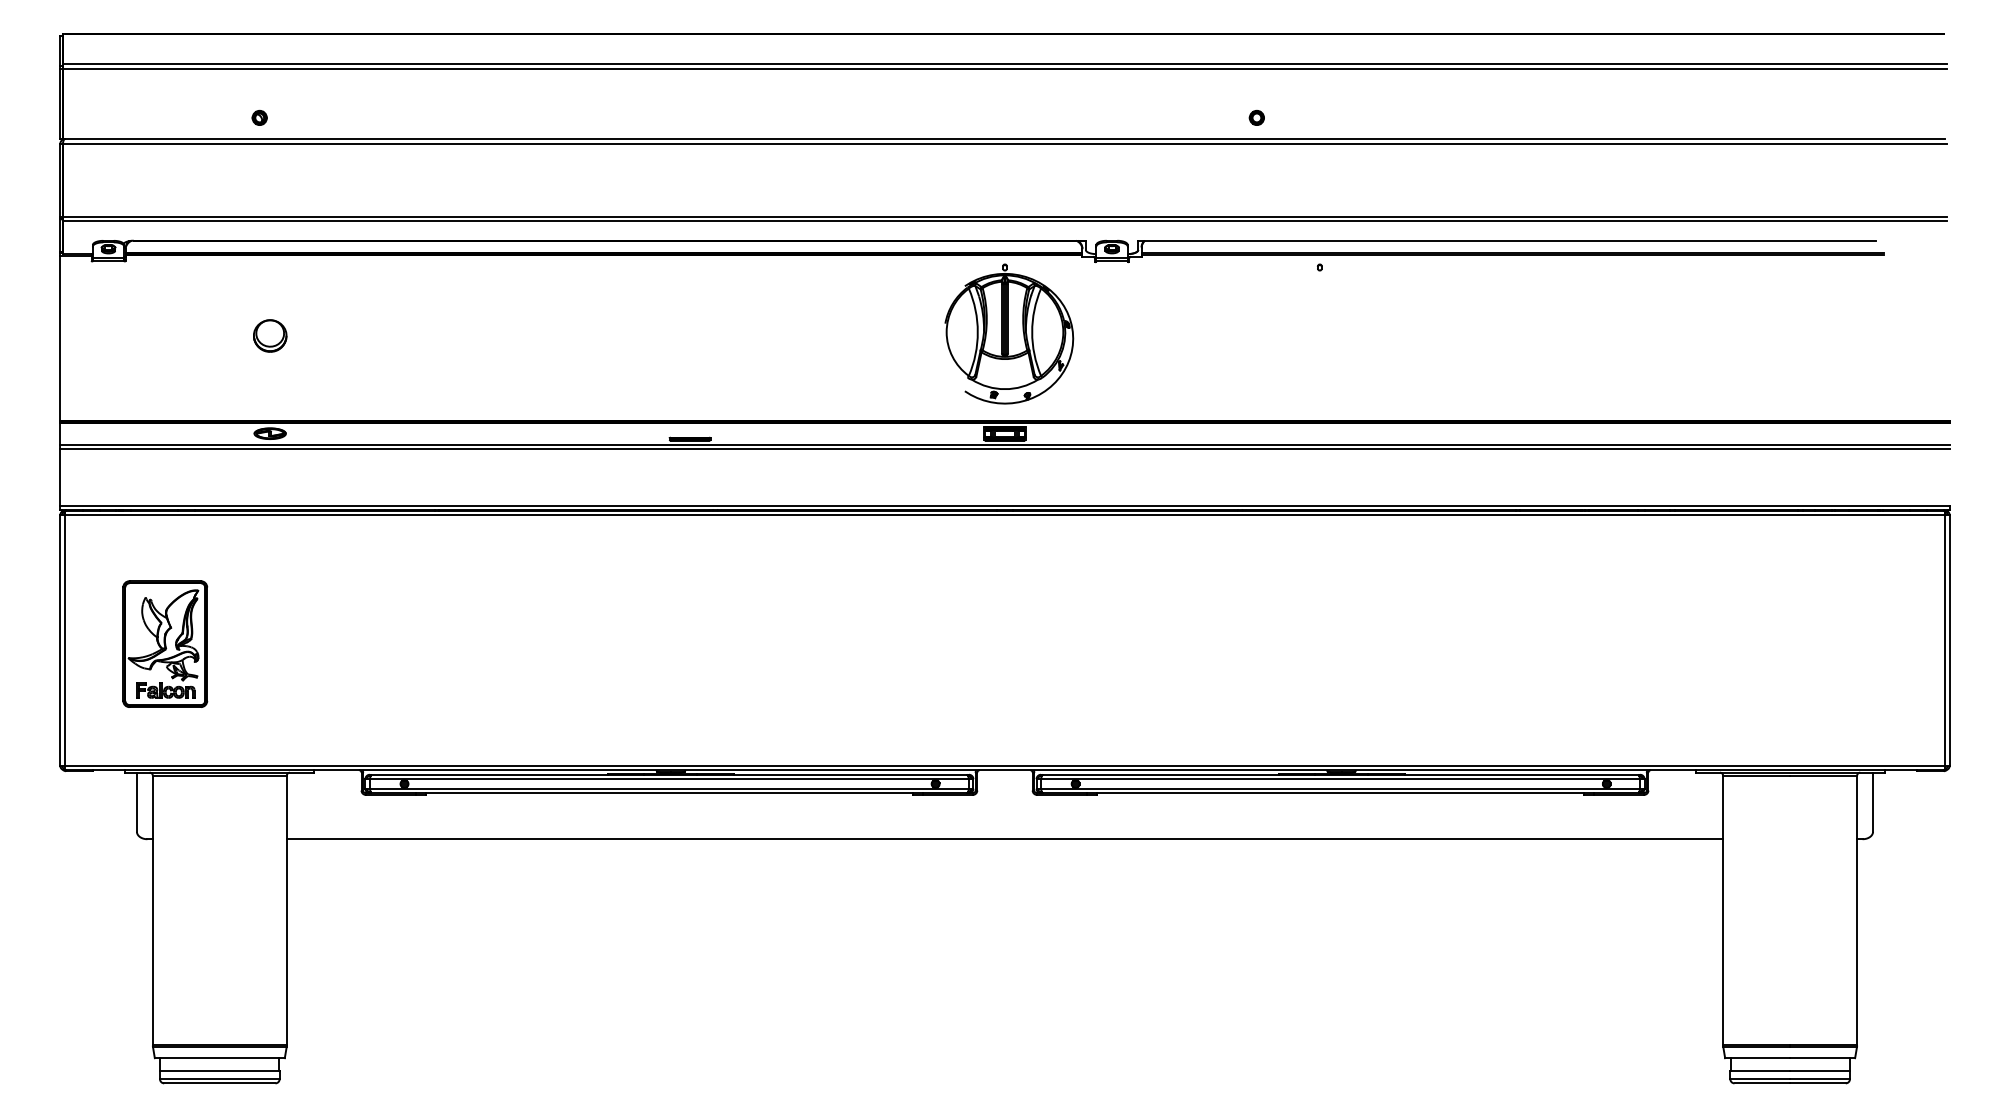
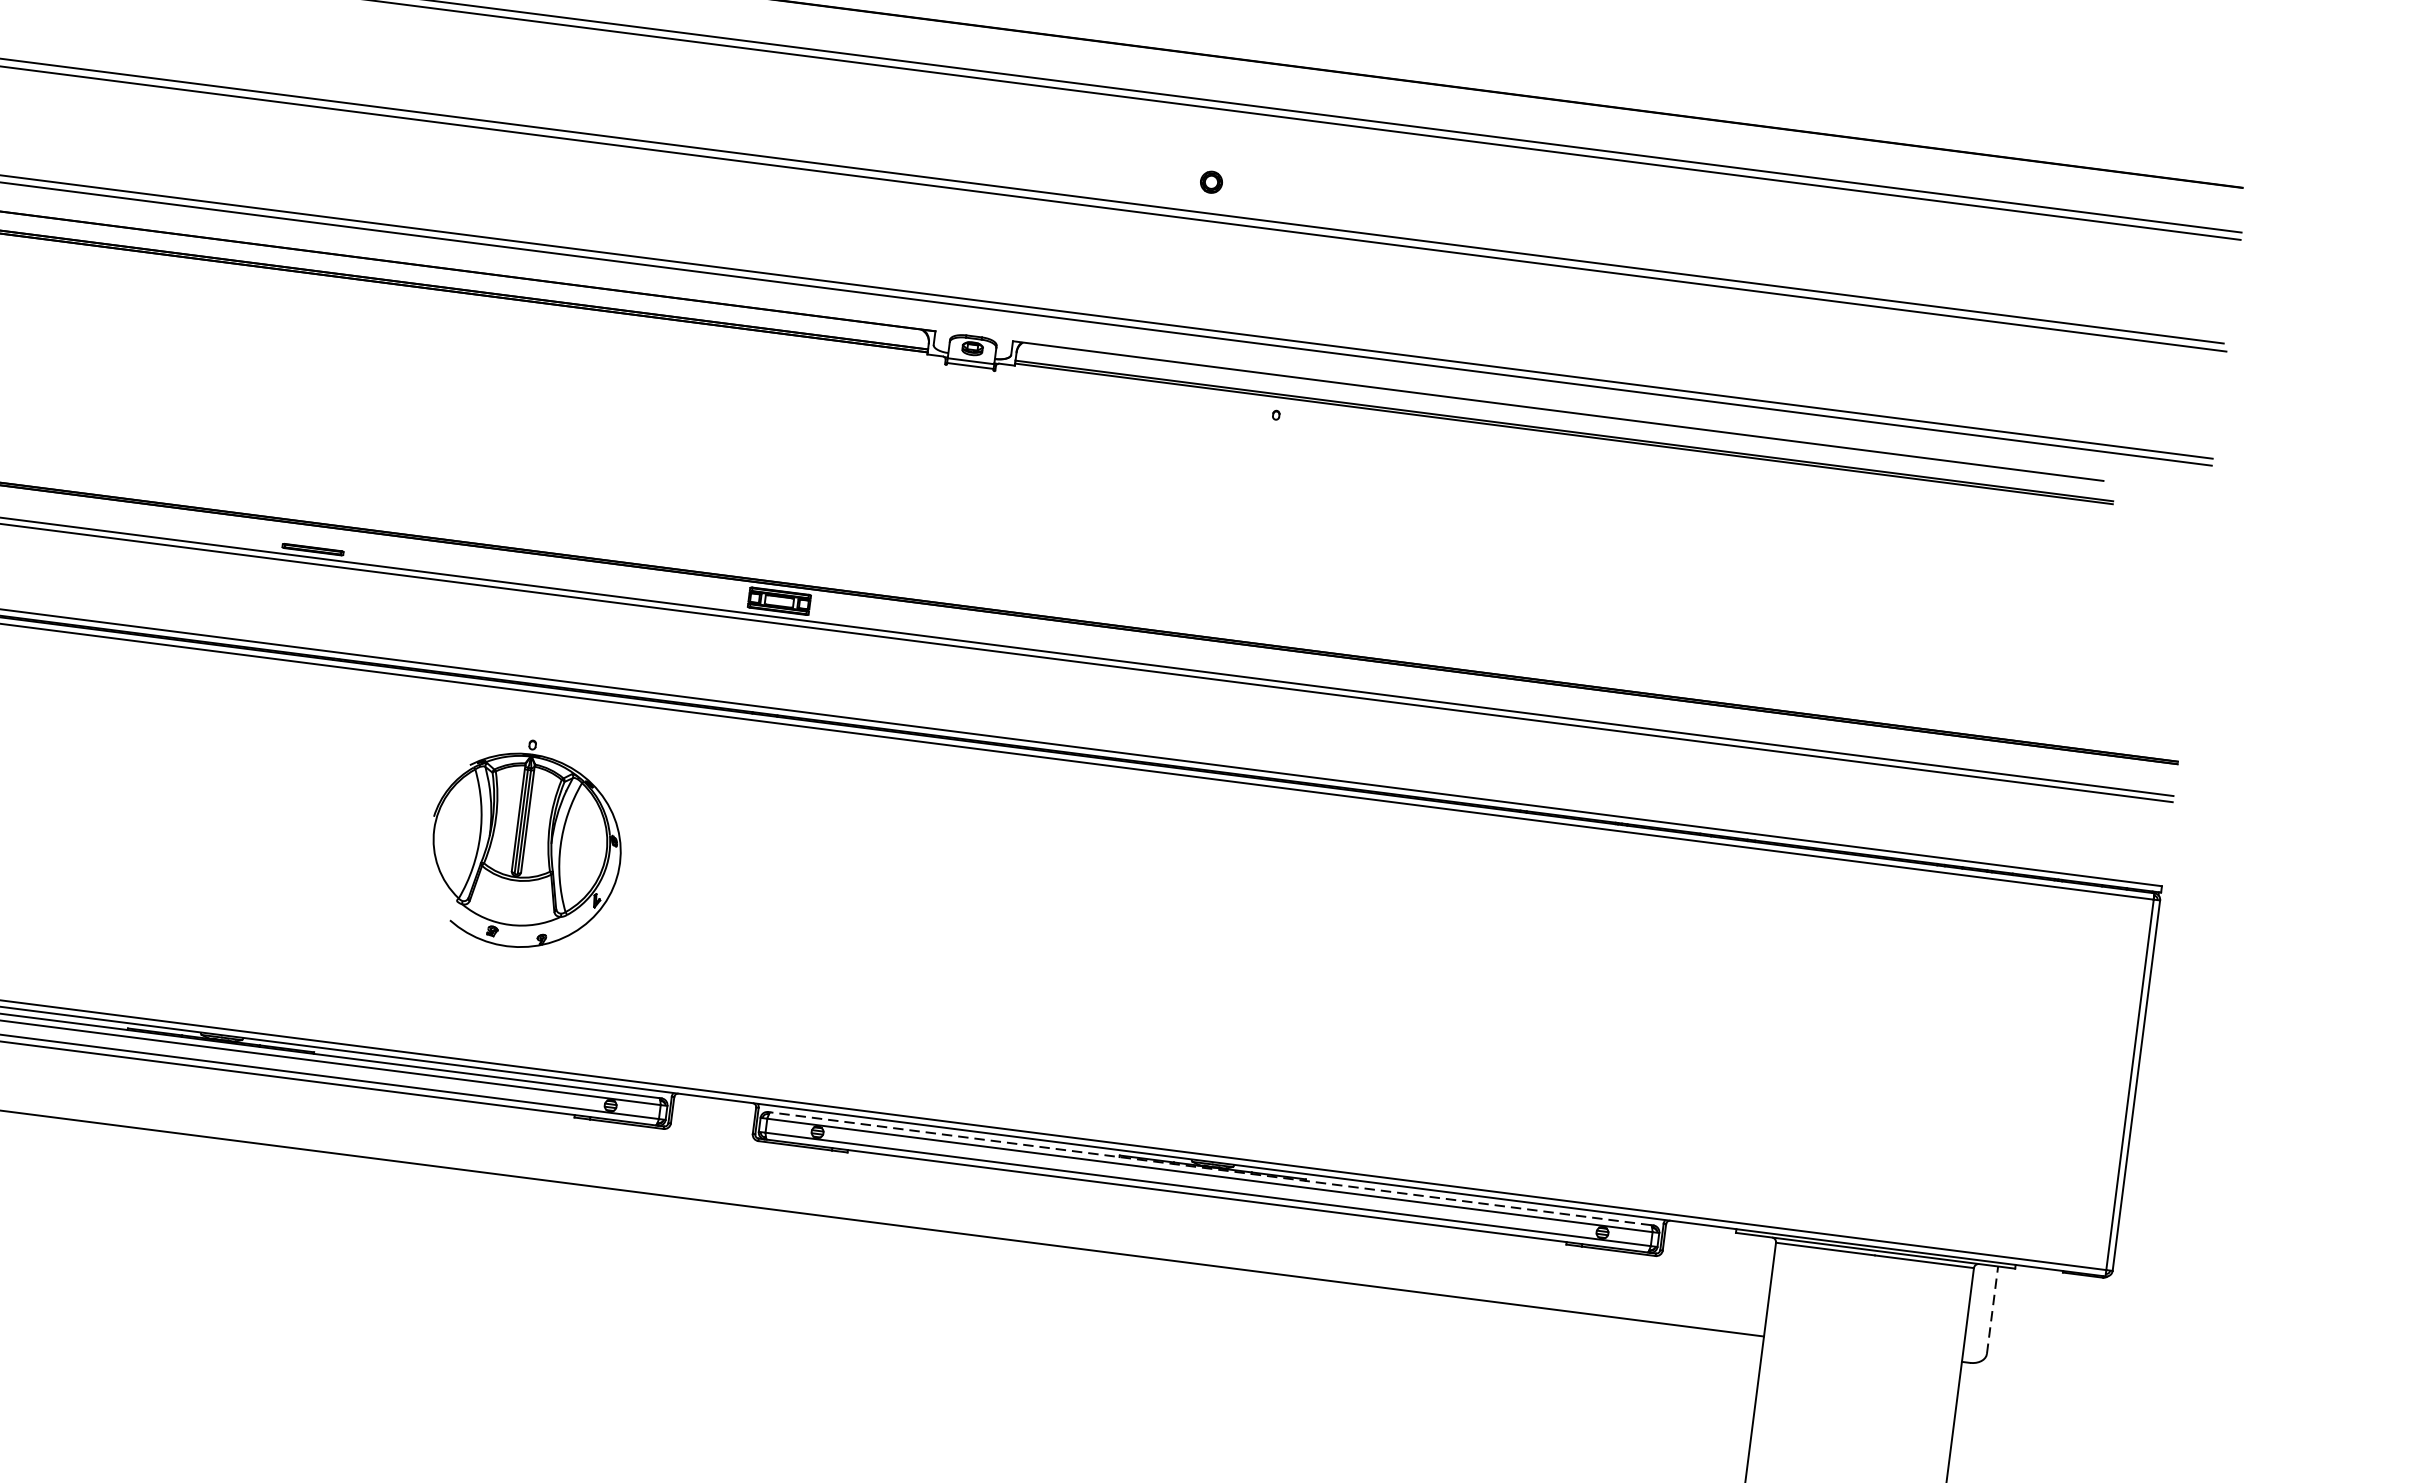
part: (1009, 333) -> (526, 843), moved
line: (1340, 774) -> (1210, 1168), solid -> dashed
line: (1873, 802) -> (1993, 1310), solid -> dashed

